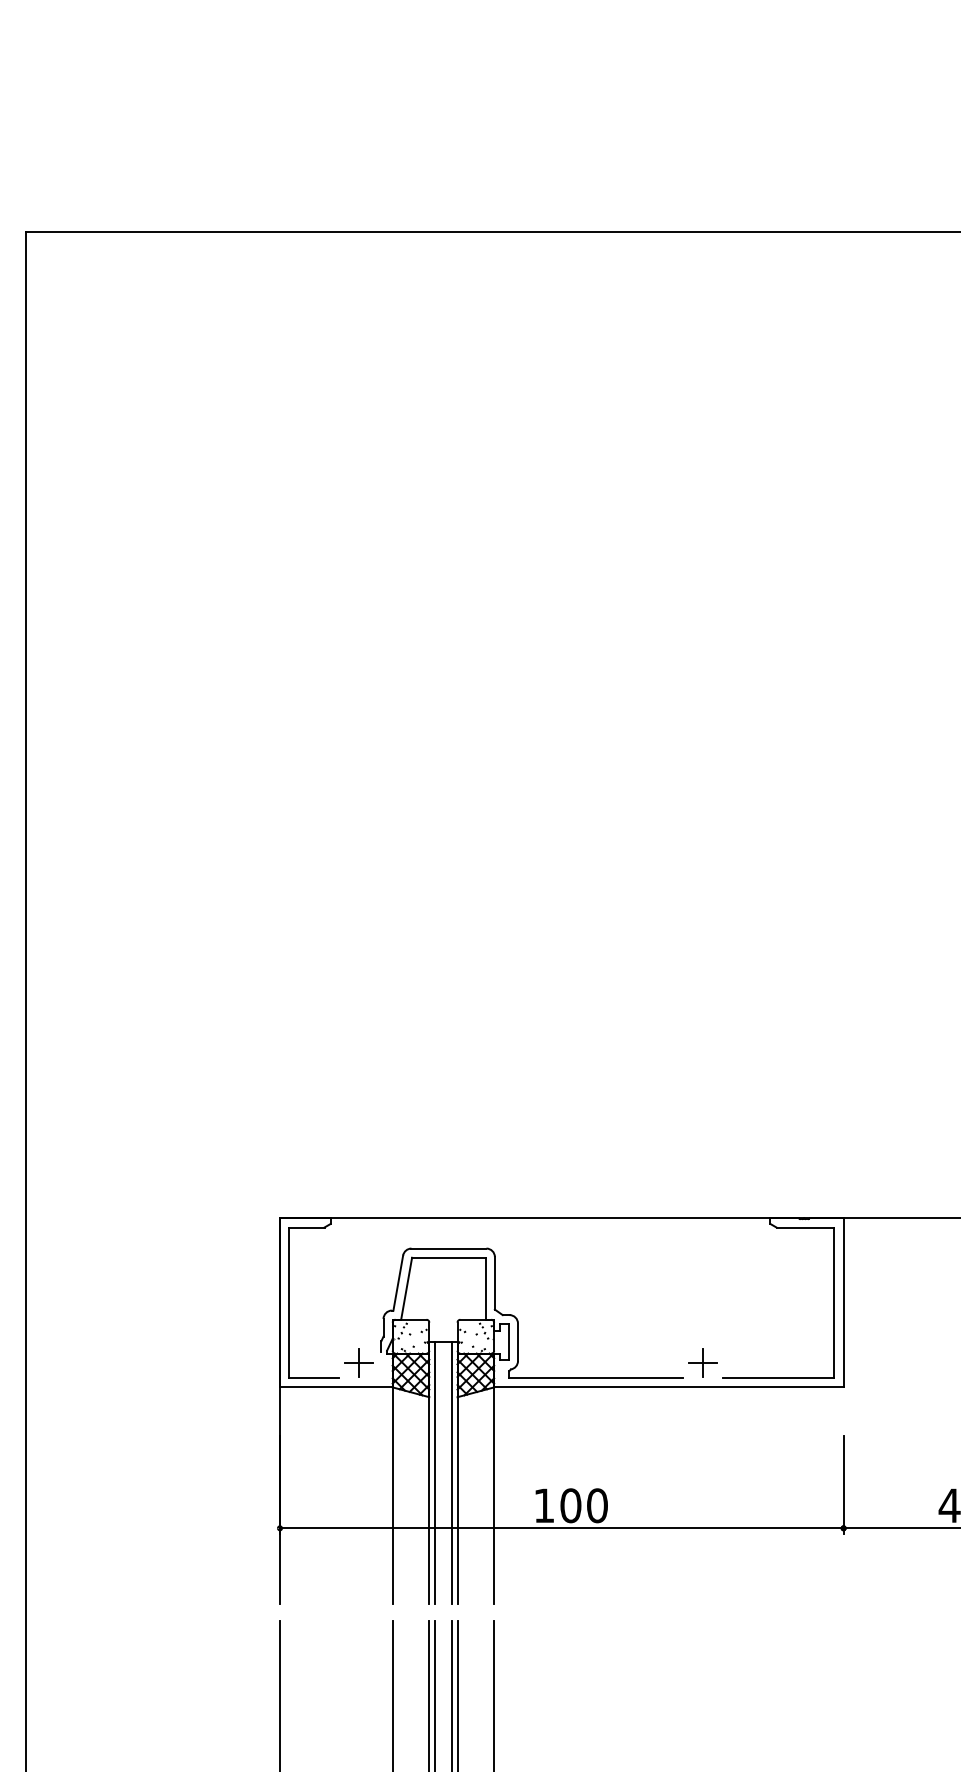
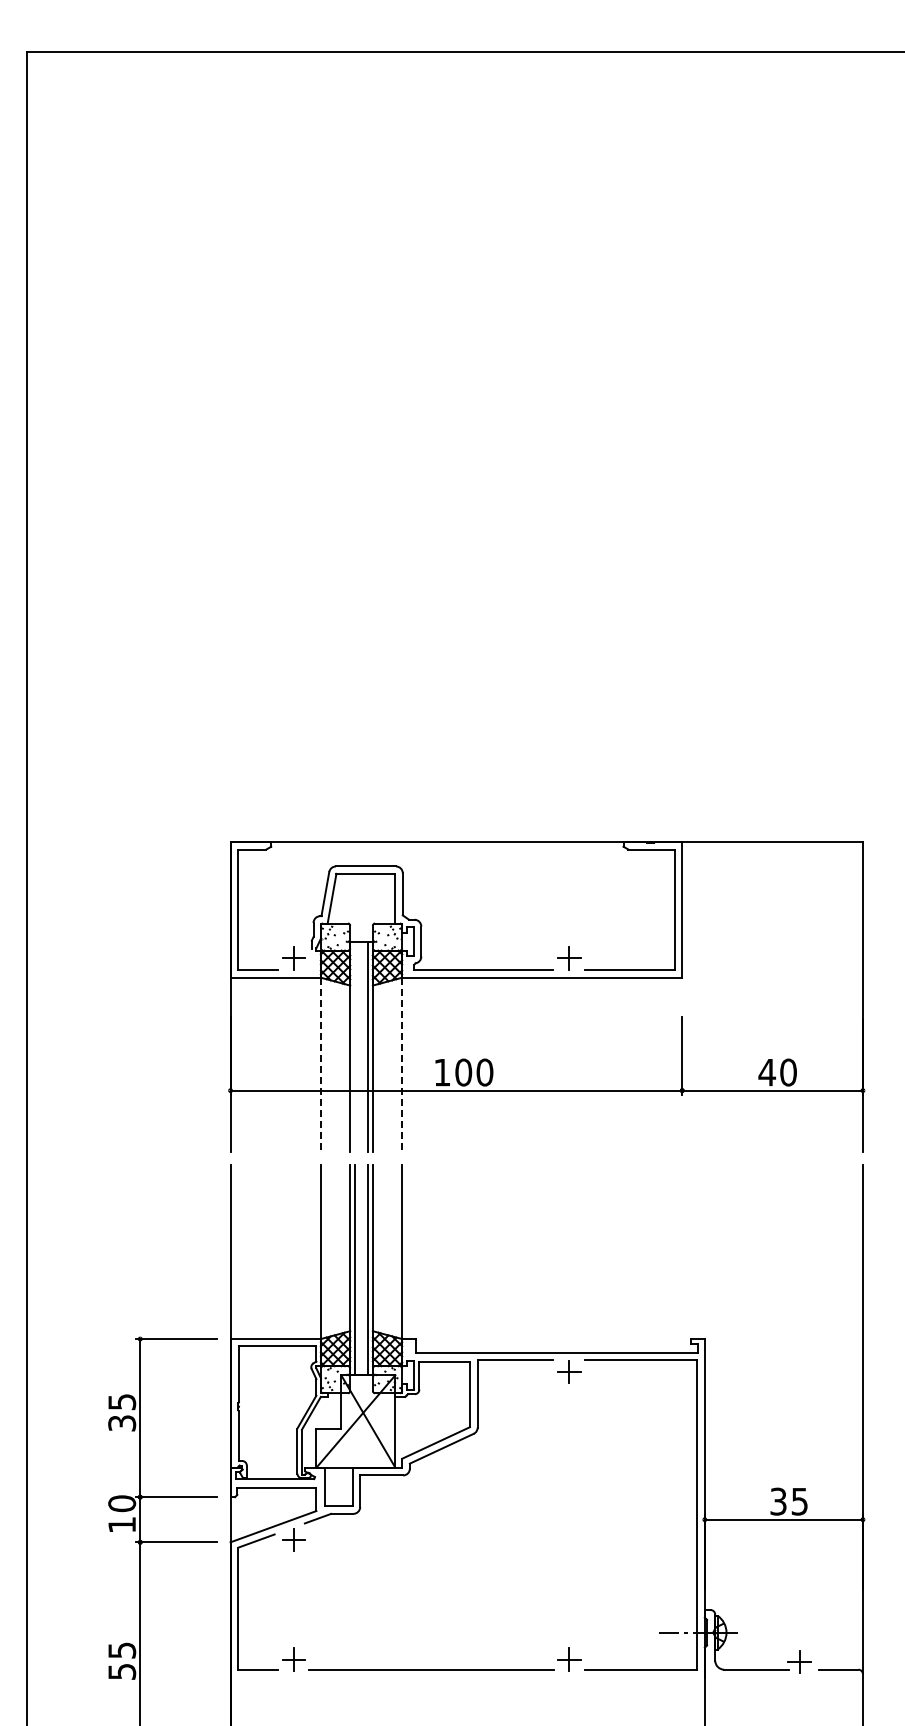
line: (434, 1473) -> (354, 1046), removed
line: (392, 1495) -> (320, 1064), solid -> dashed
line: (494, 1495) -> (402, 1064), solid -> dashed

